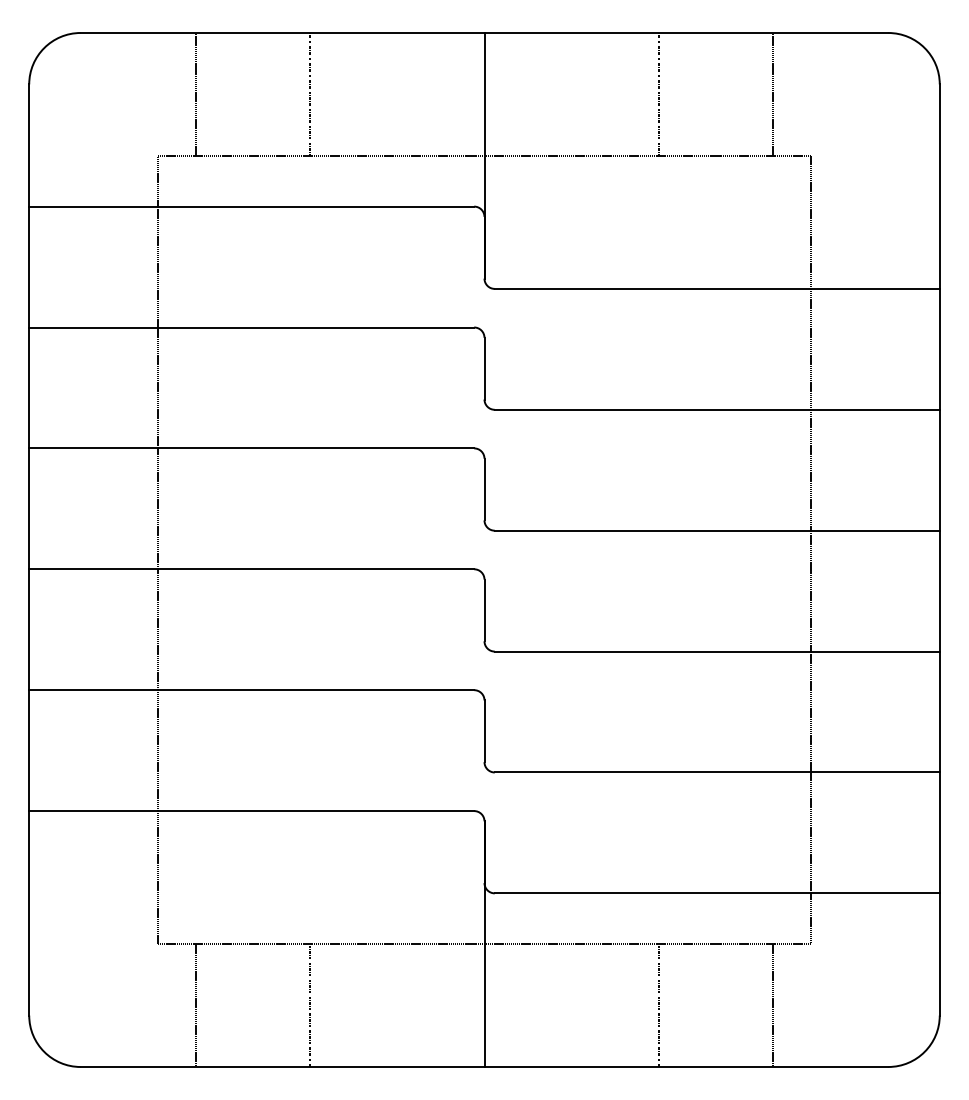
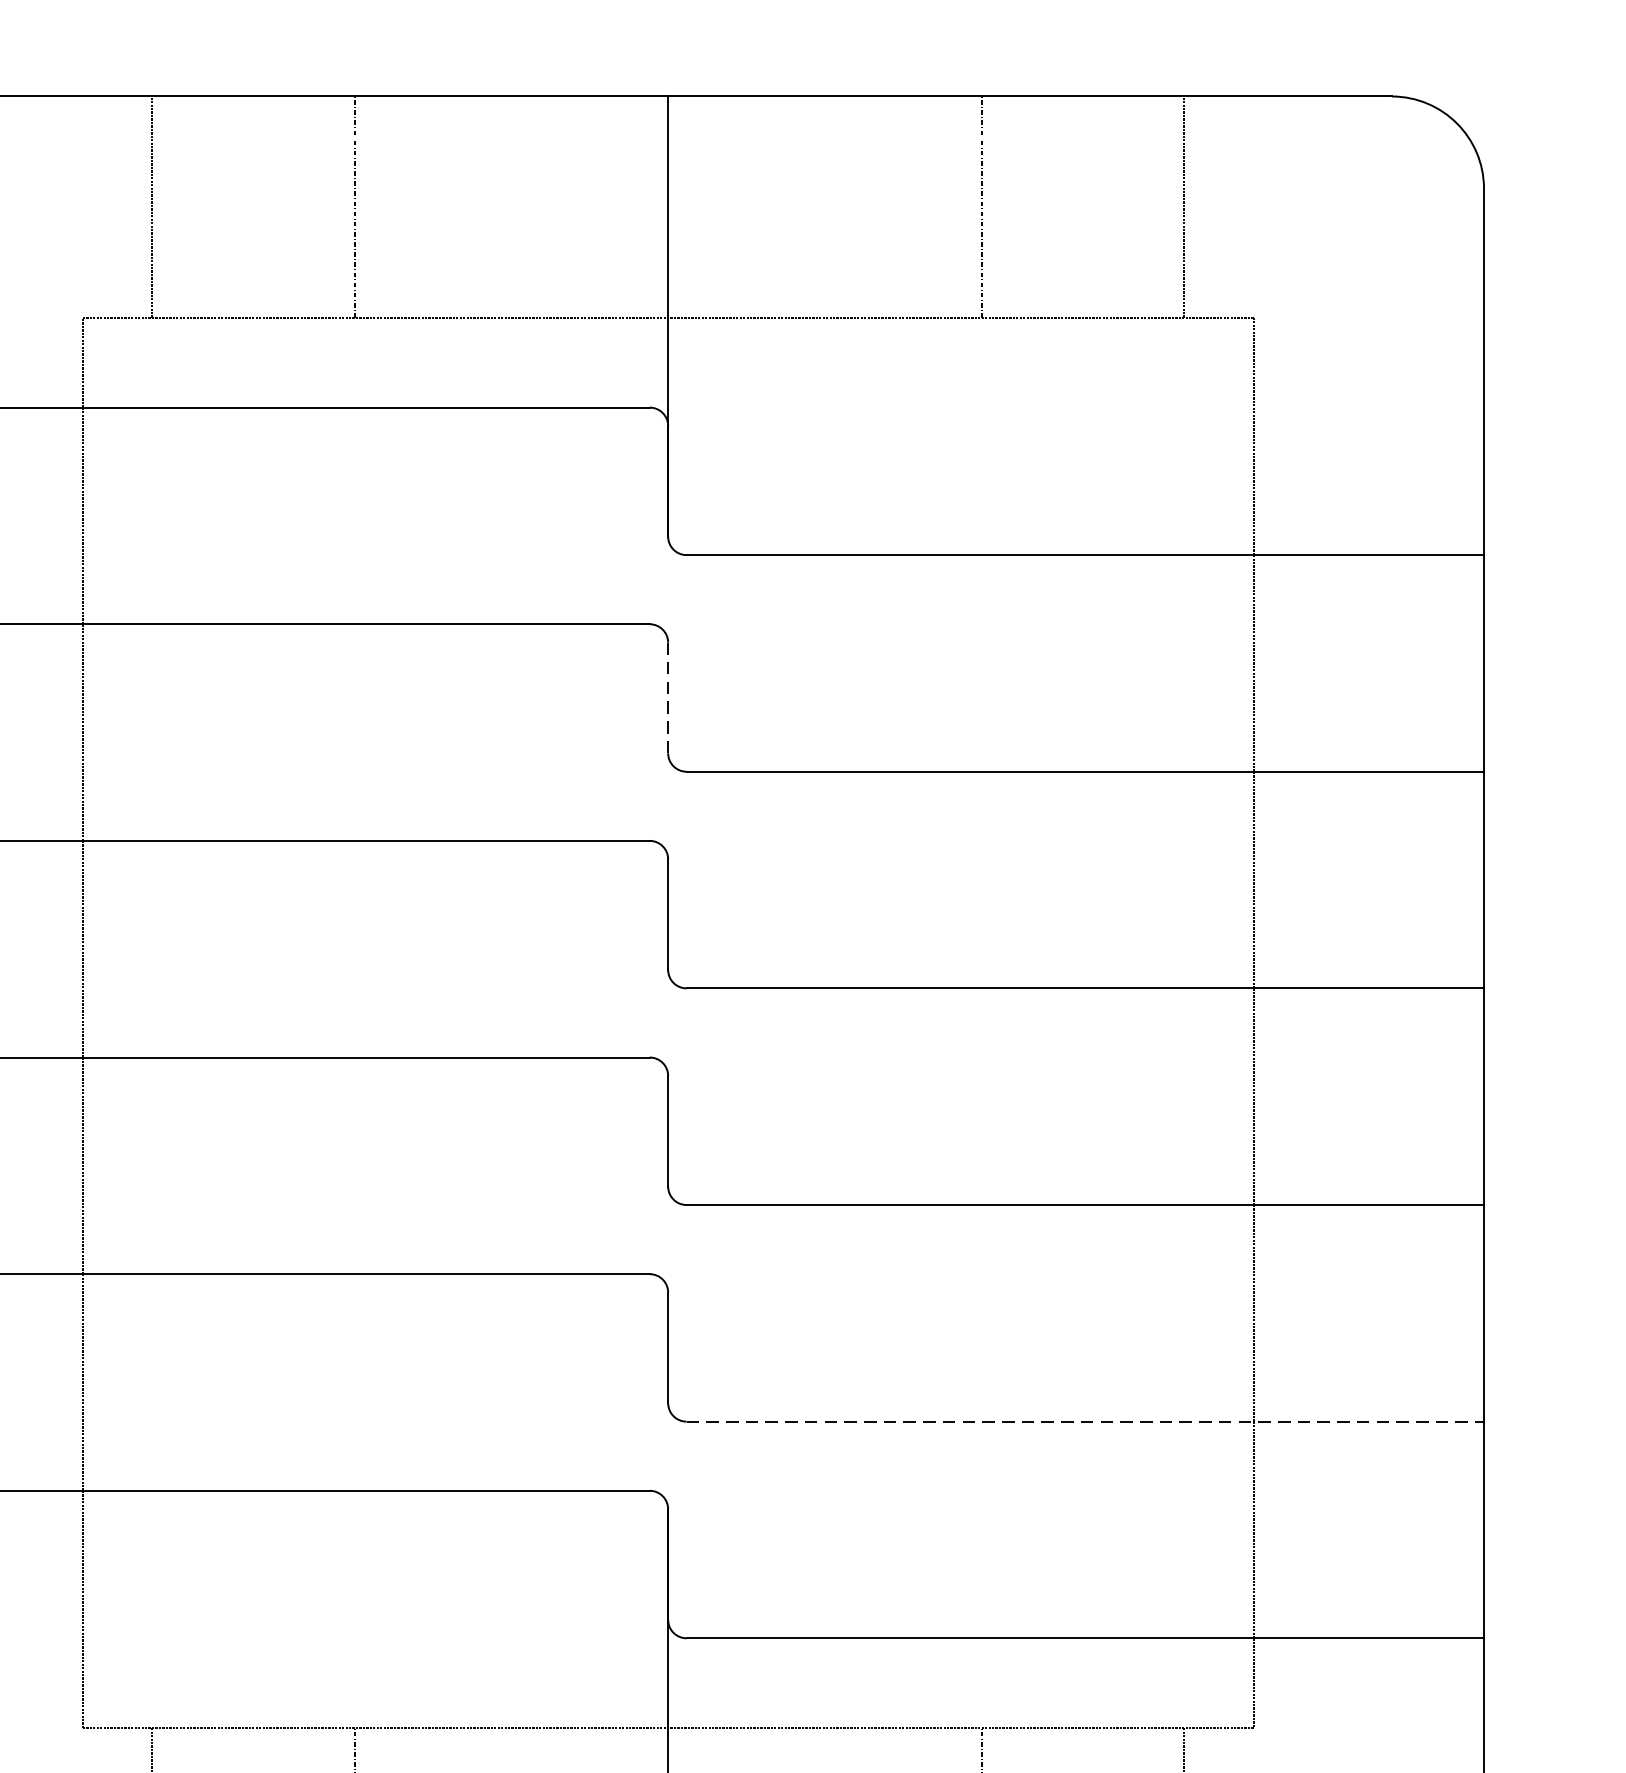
line: (484, 368) -> (668, 697), solid -> dashed
line: (717, 772) -> (1085, 1421), solid -> dashed

